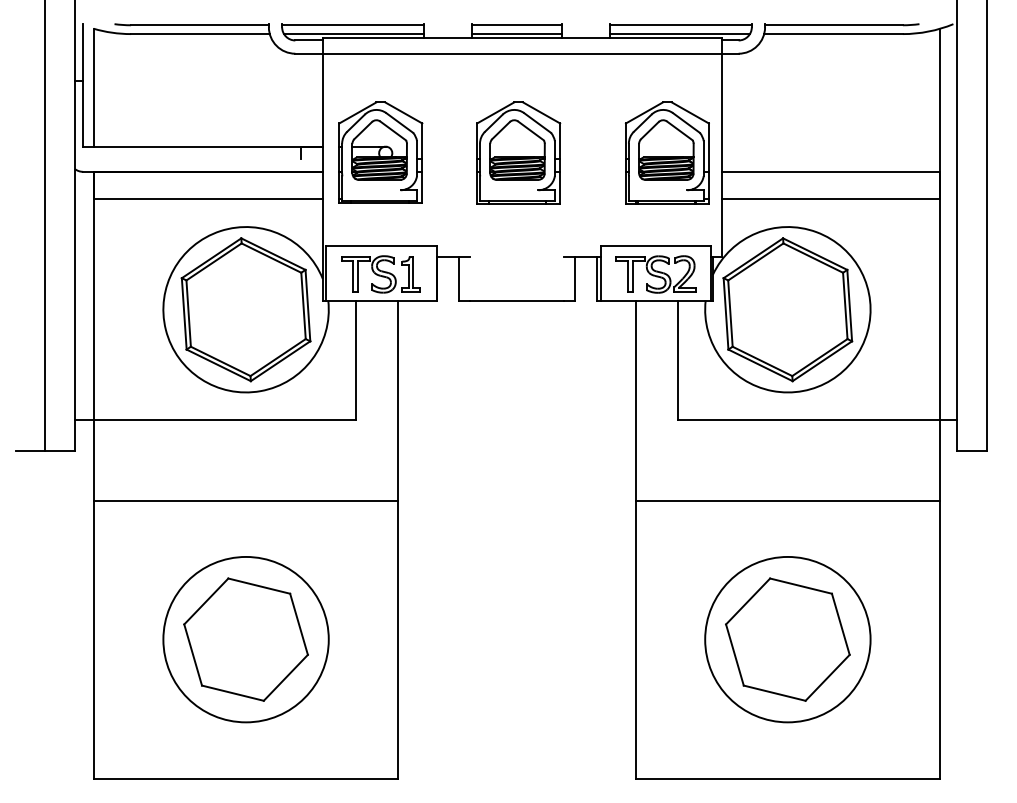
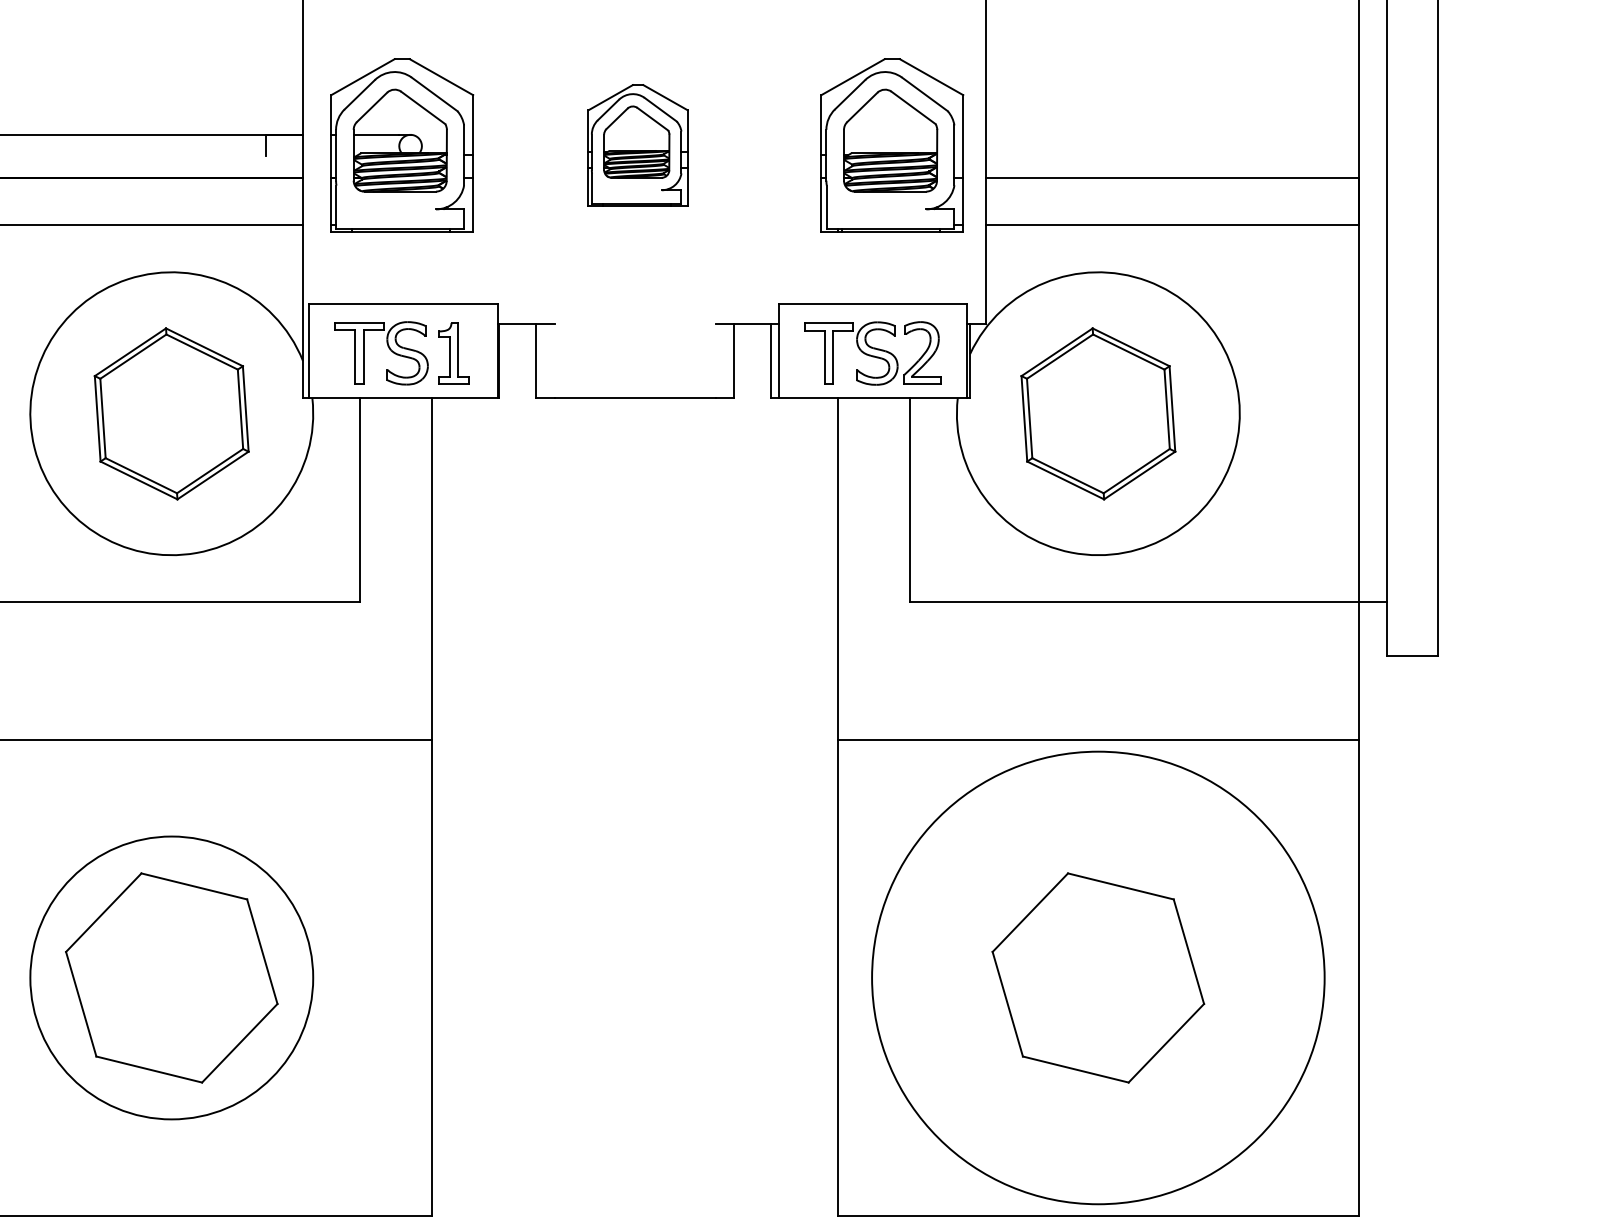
part: (518, 152) -> (637, 144), size x0.7
part: (245, 309) -> (170, 413), size x0.7
part: (787, 309) -> (1097, 413), size x0.7
circle: (787, 639) -> (1097, 977), size x1.6

